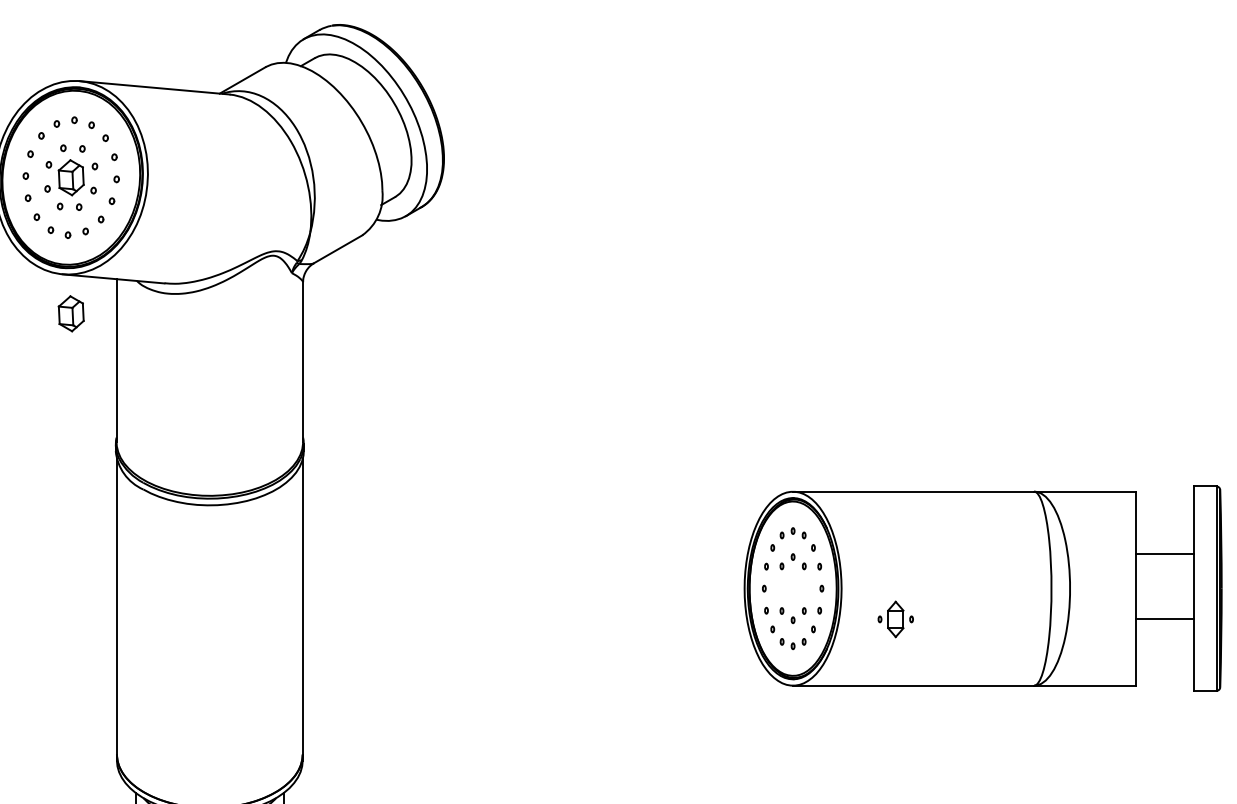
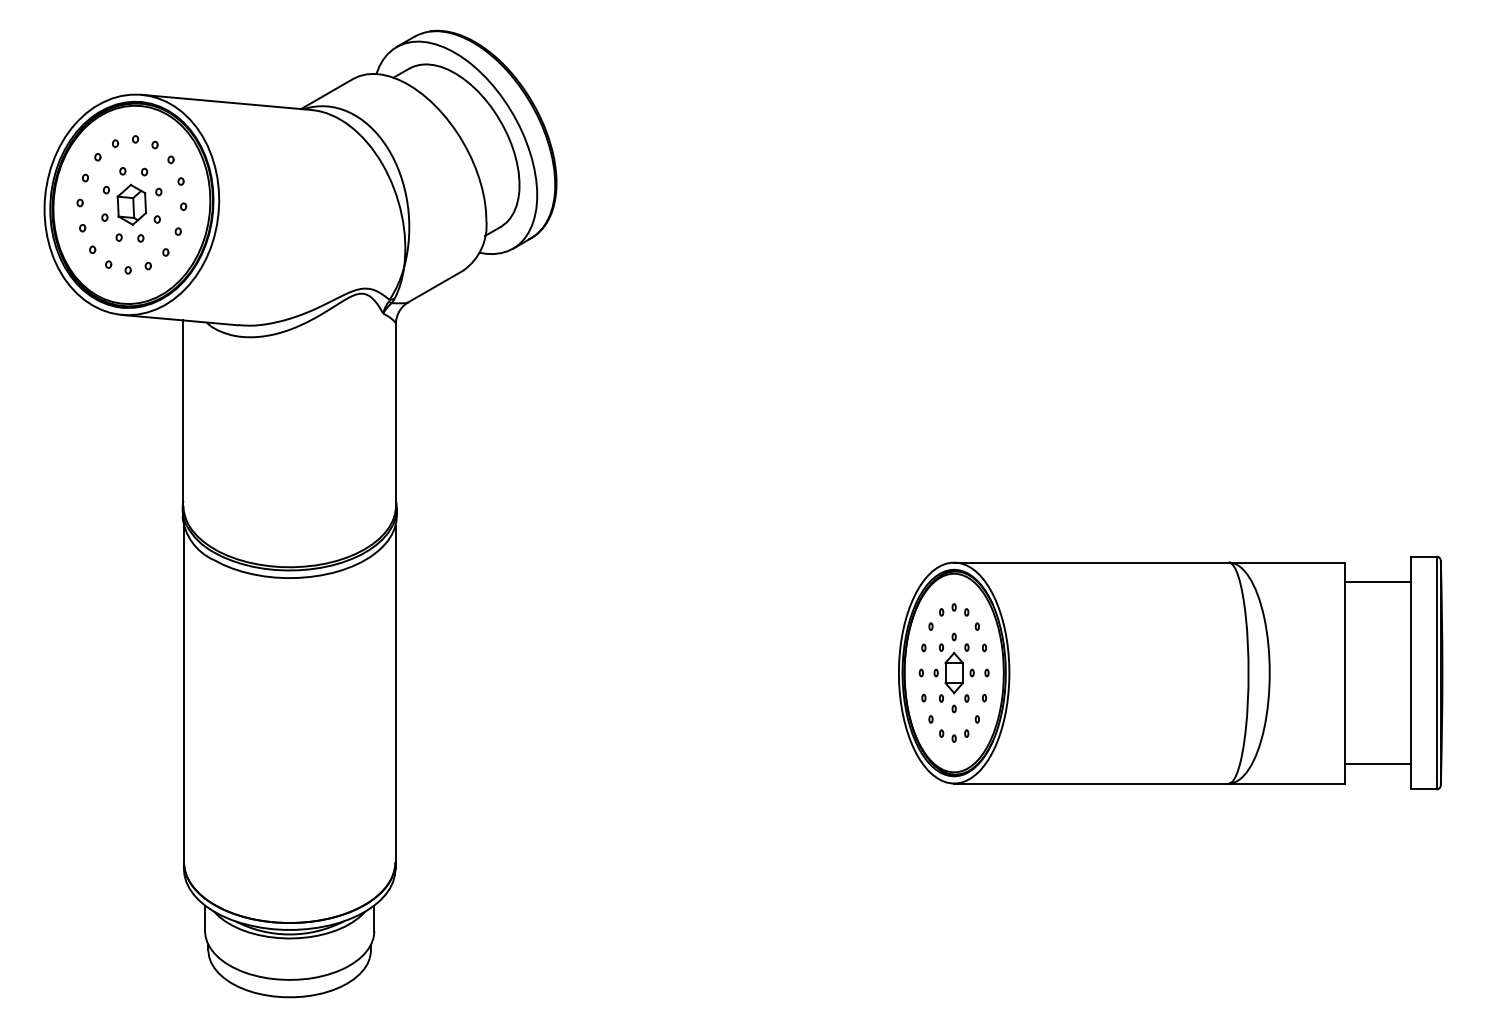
part: (70, 313) -> (131, 359), removed
line: (1165, 553) -> (1378, 581), moved
part: (895, 618) -> (953, 672), moved
line: (1165, 618) -> (1378, 764), moved

